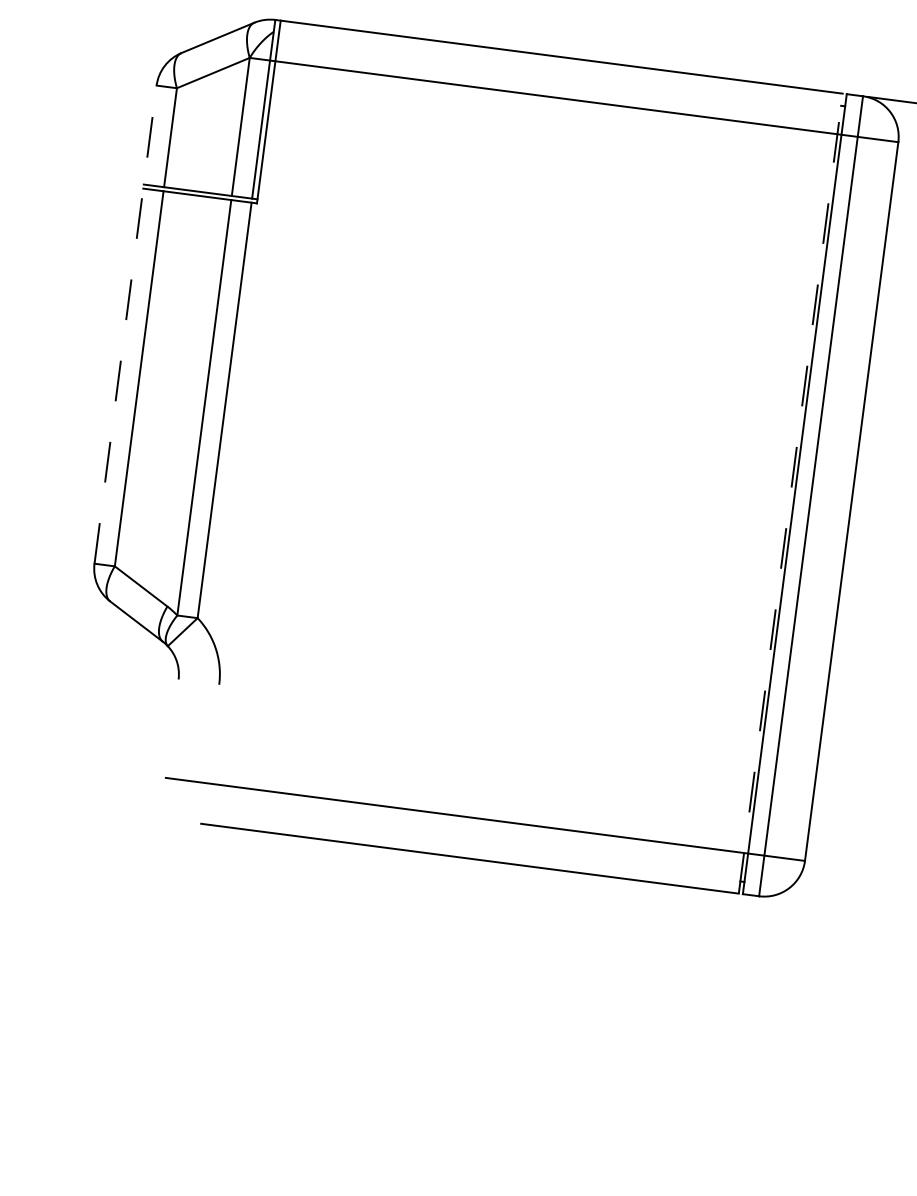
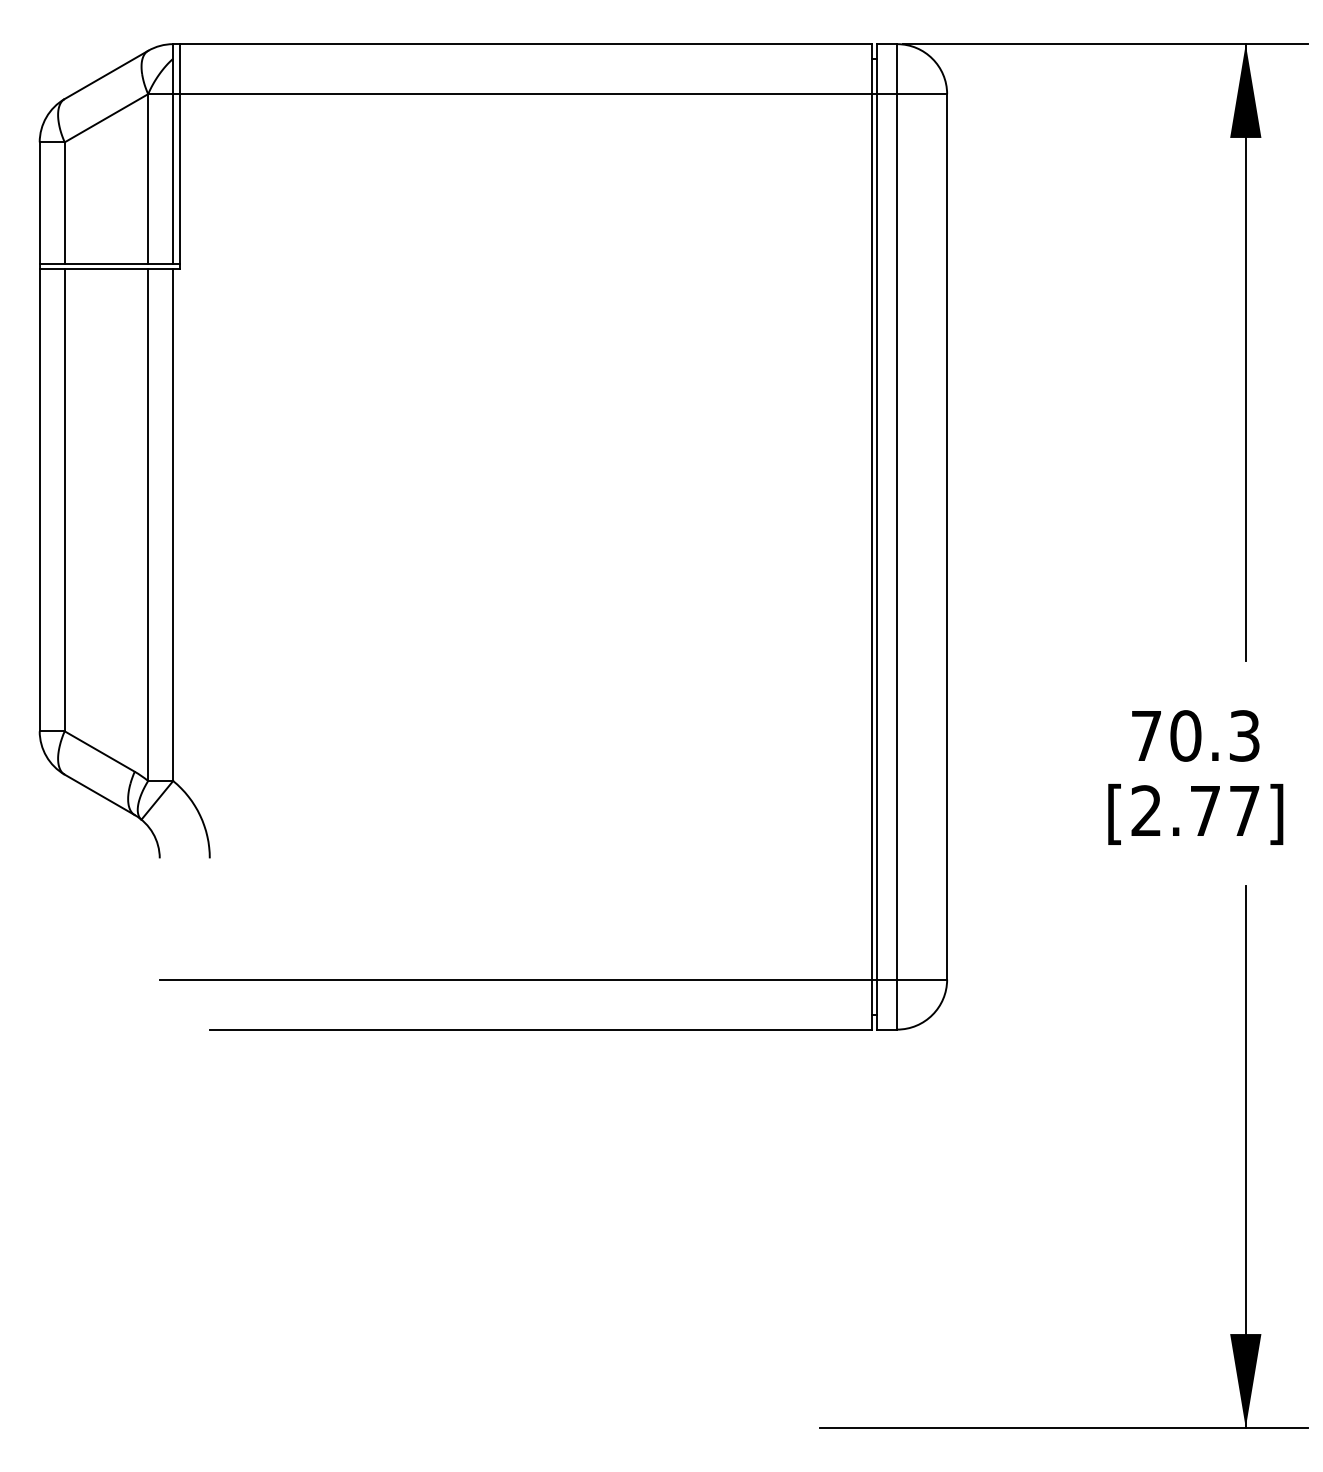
line: (125, 324) -> (39, 436), dashed -> solid
line: (791, 493) -> (872, 536), dashed -> solid

